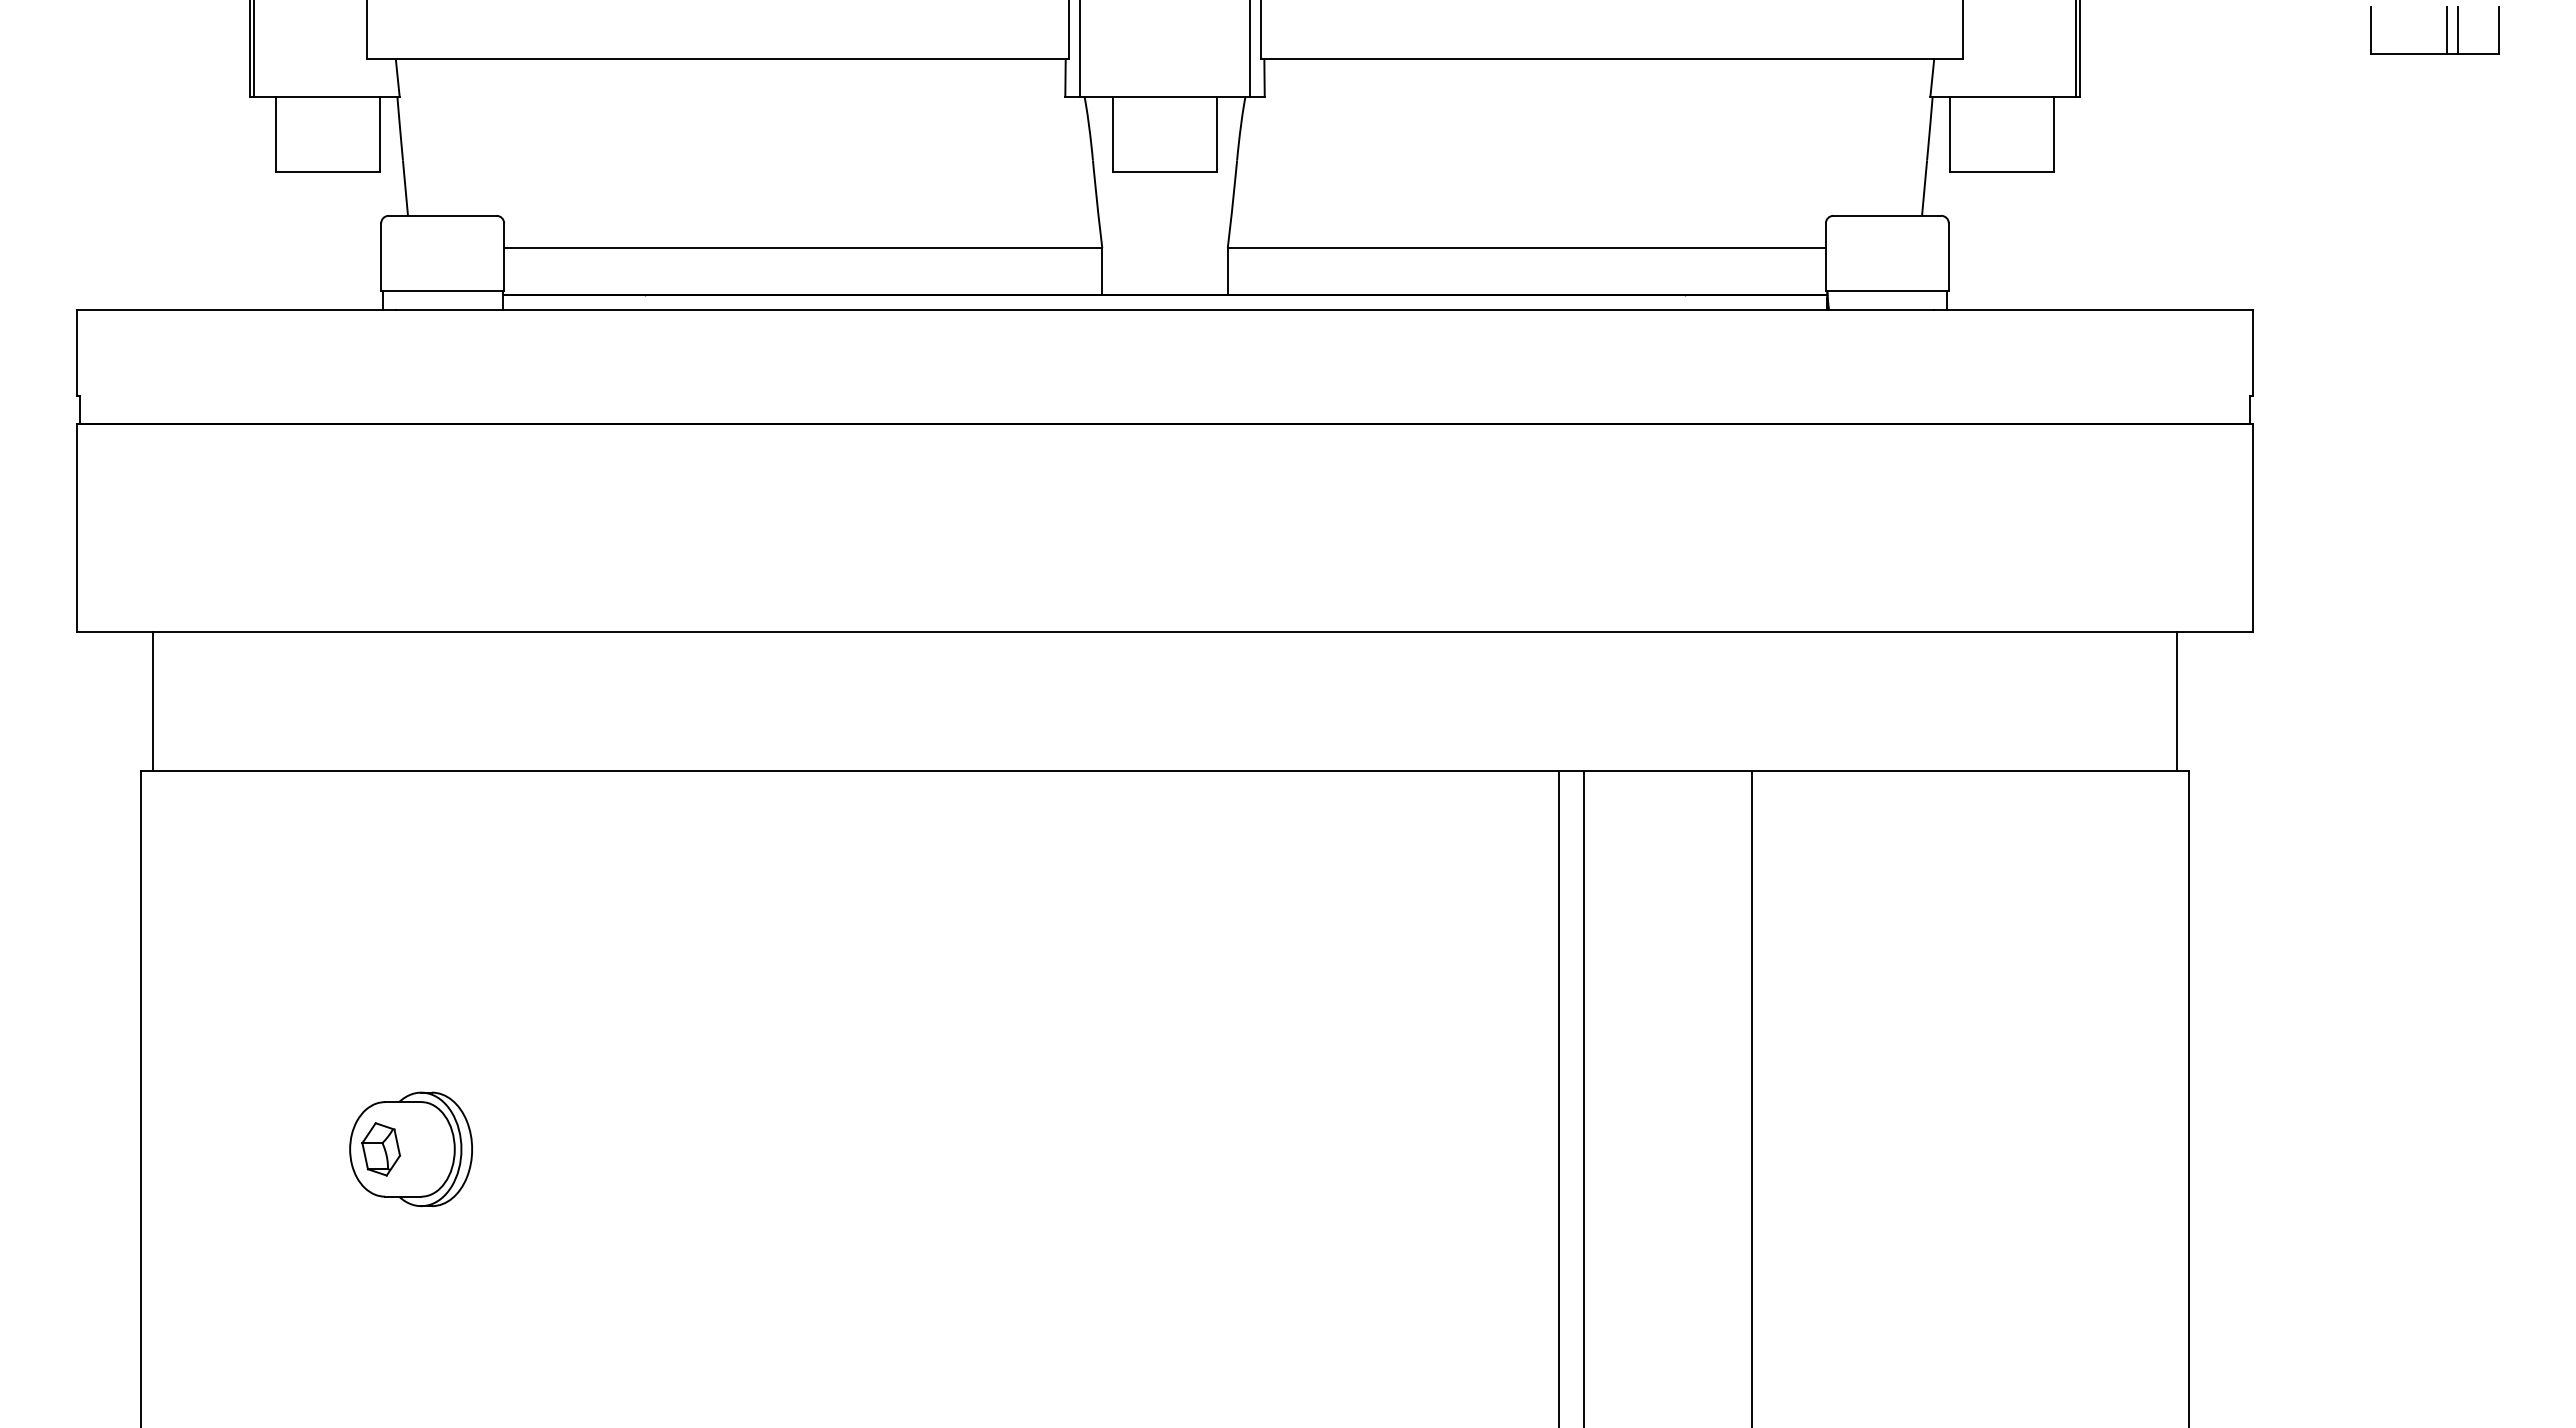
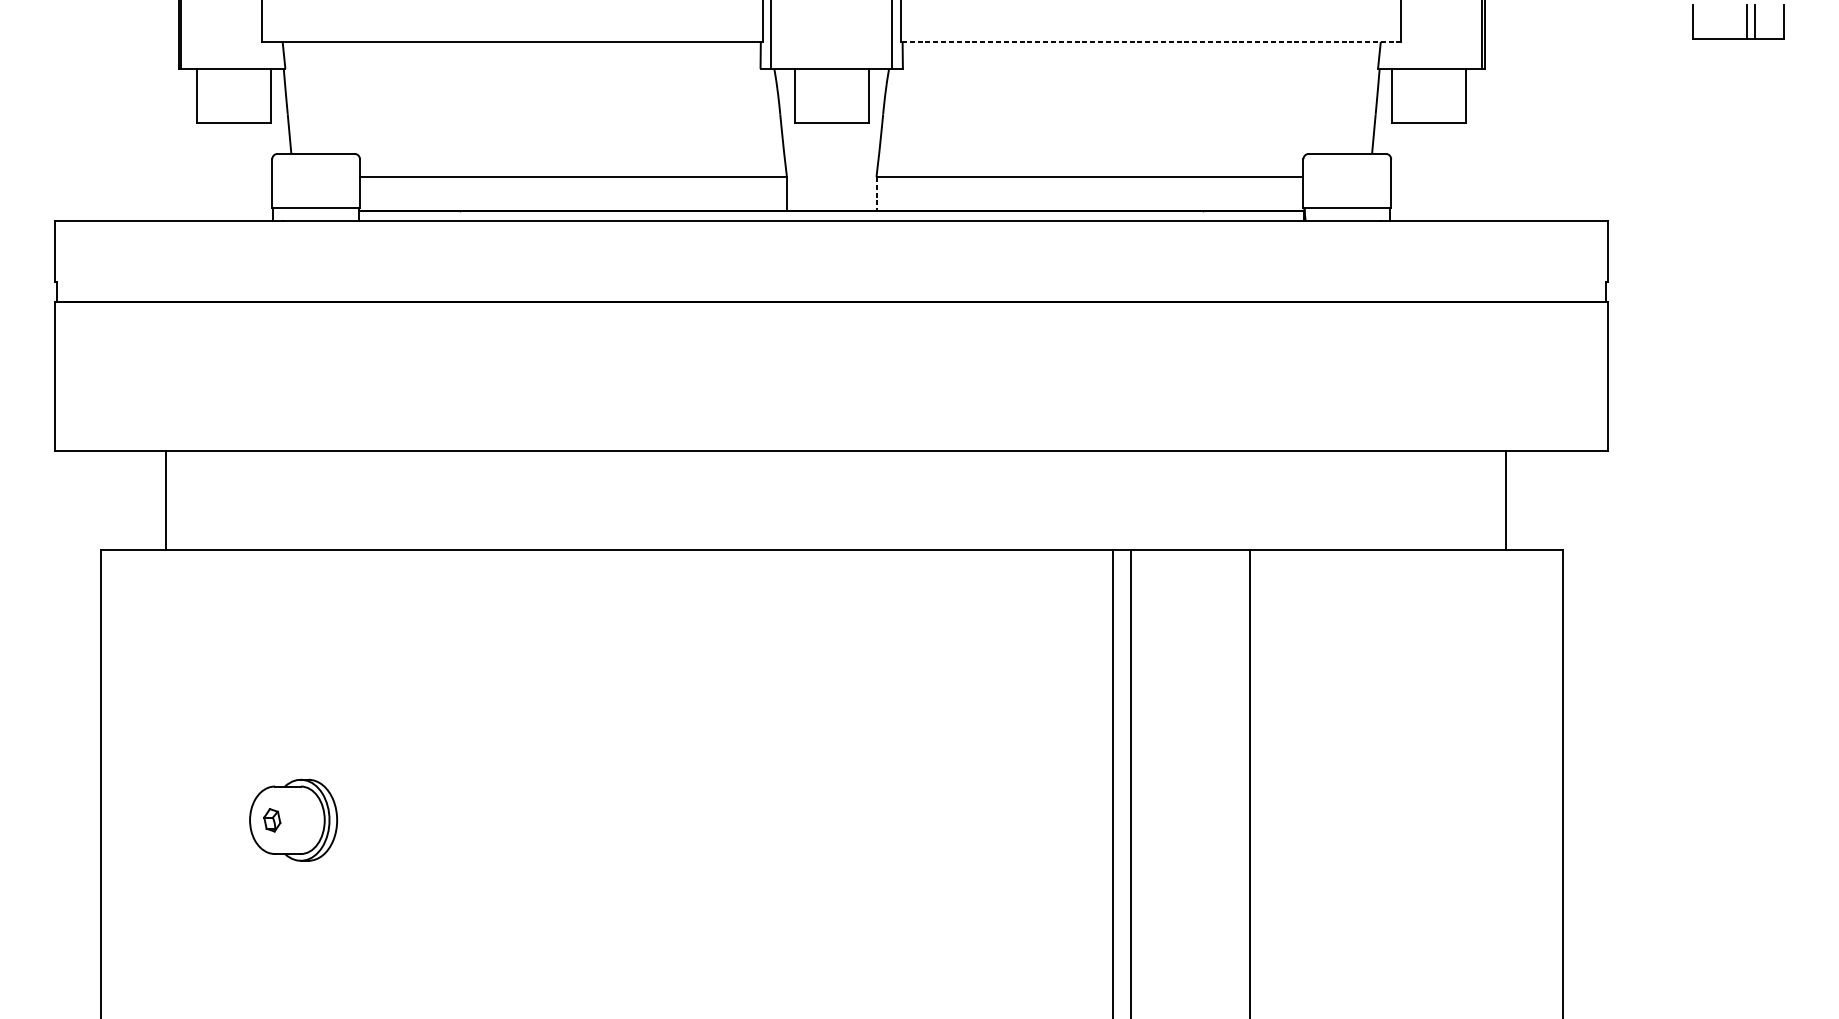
line: (1612, 58) -> (1151, 41), solid -> dashed
line: (1227, 271) -> (876, 193), solid -> dashed
line: (152, 701) -> (166, 500), moved
line: (2177, 701) -> (1505, 500), moved
part: (381, 1149) -> (272, 820), size x0.6

